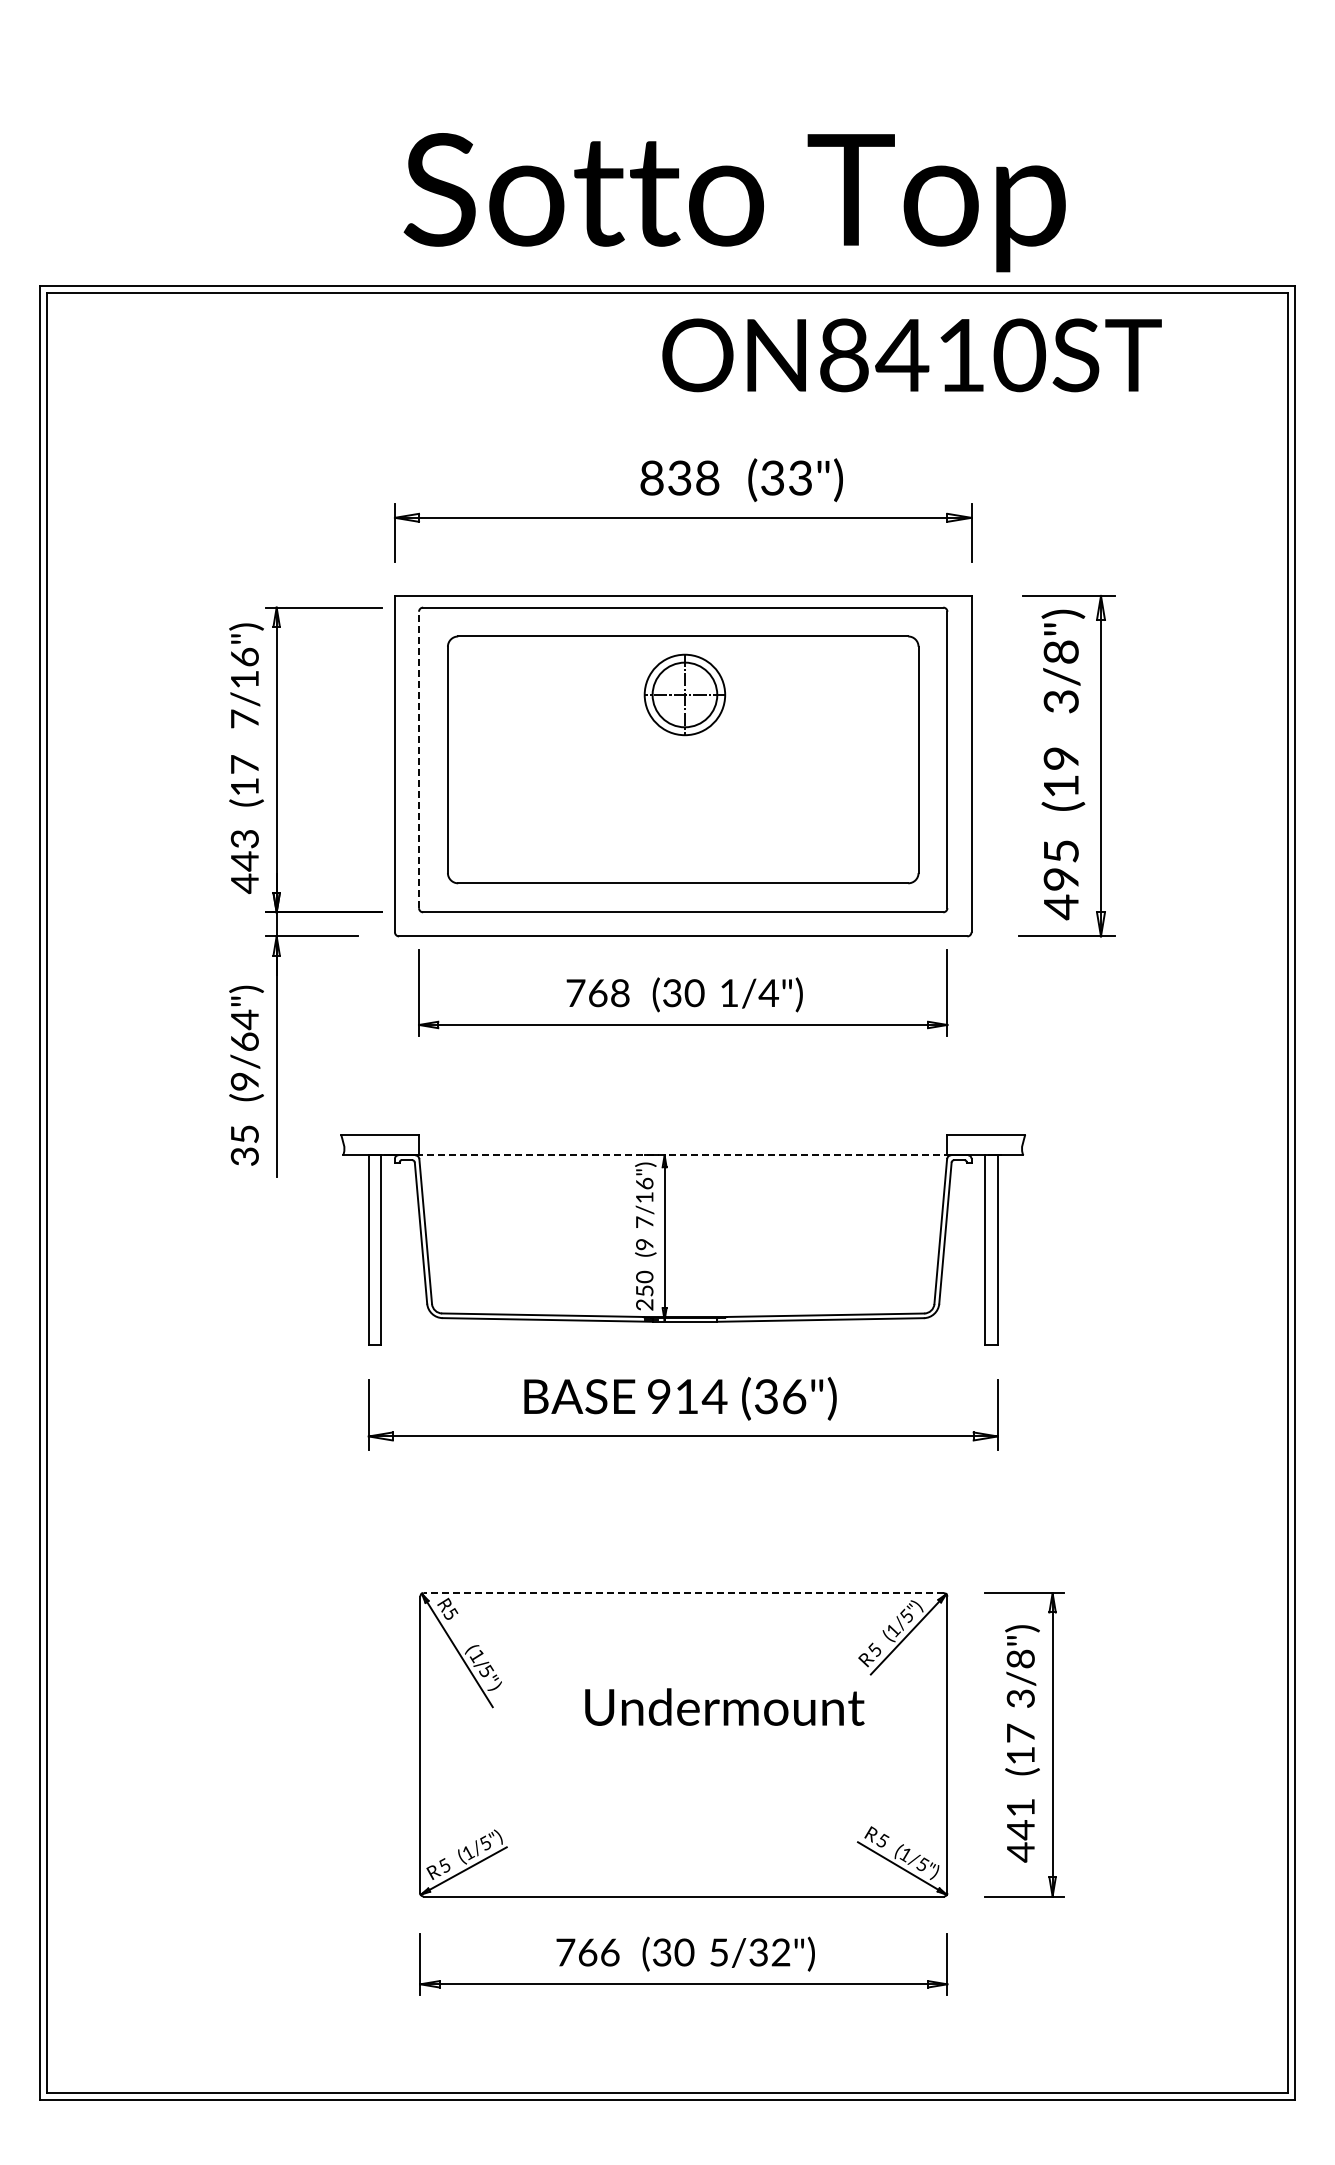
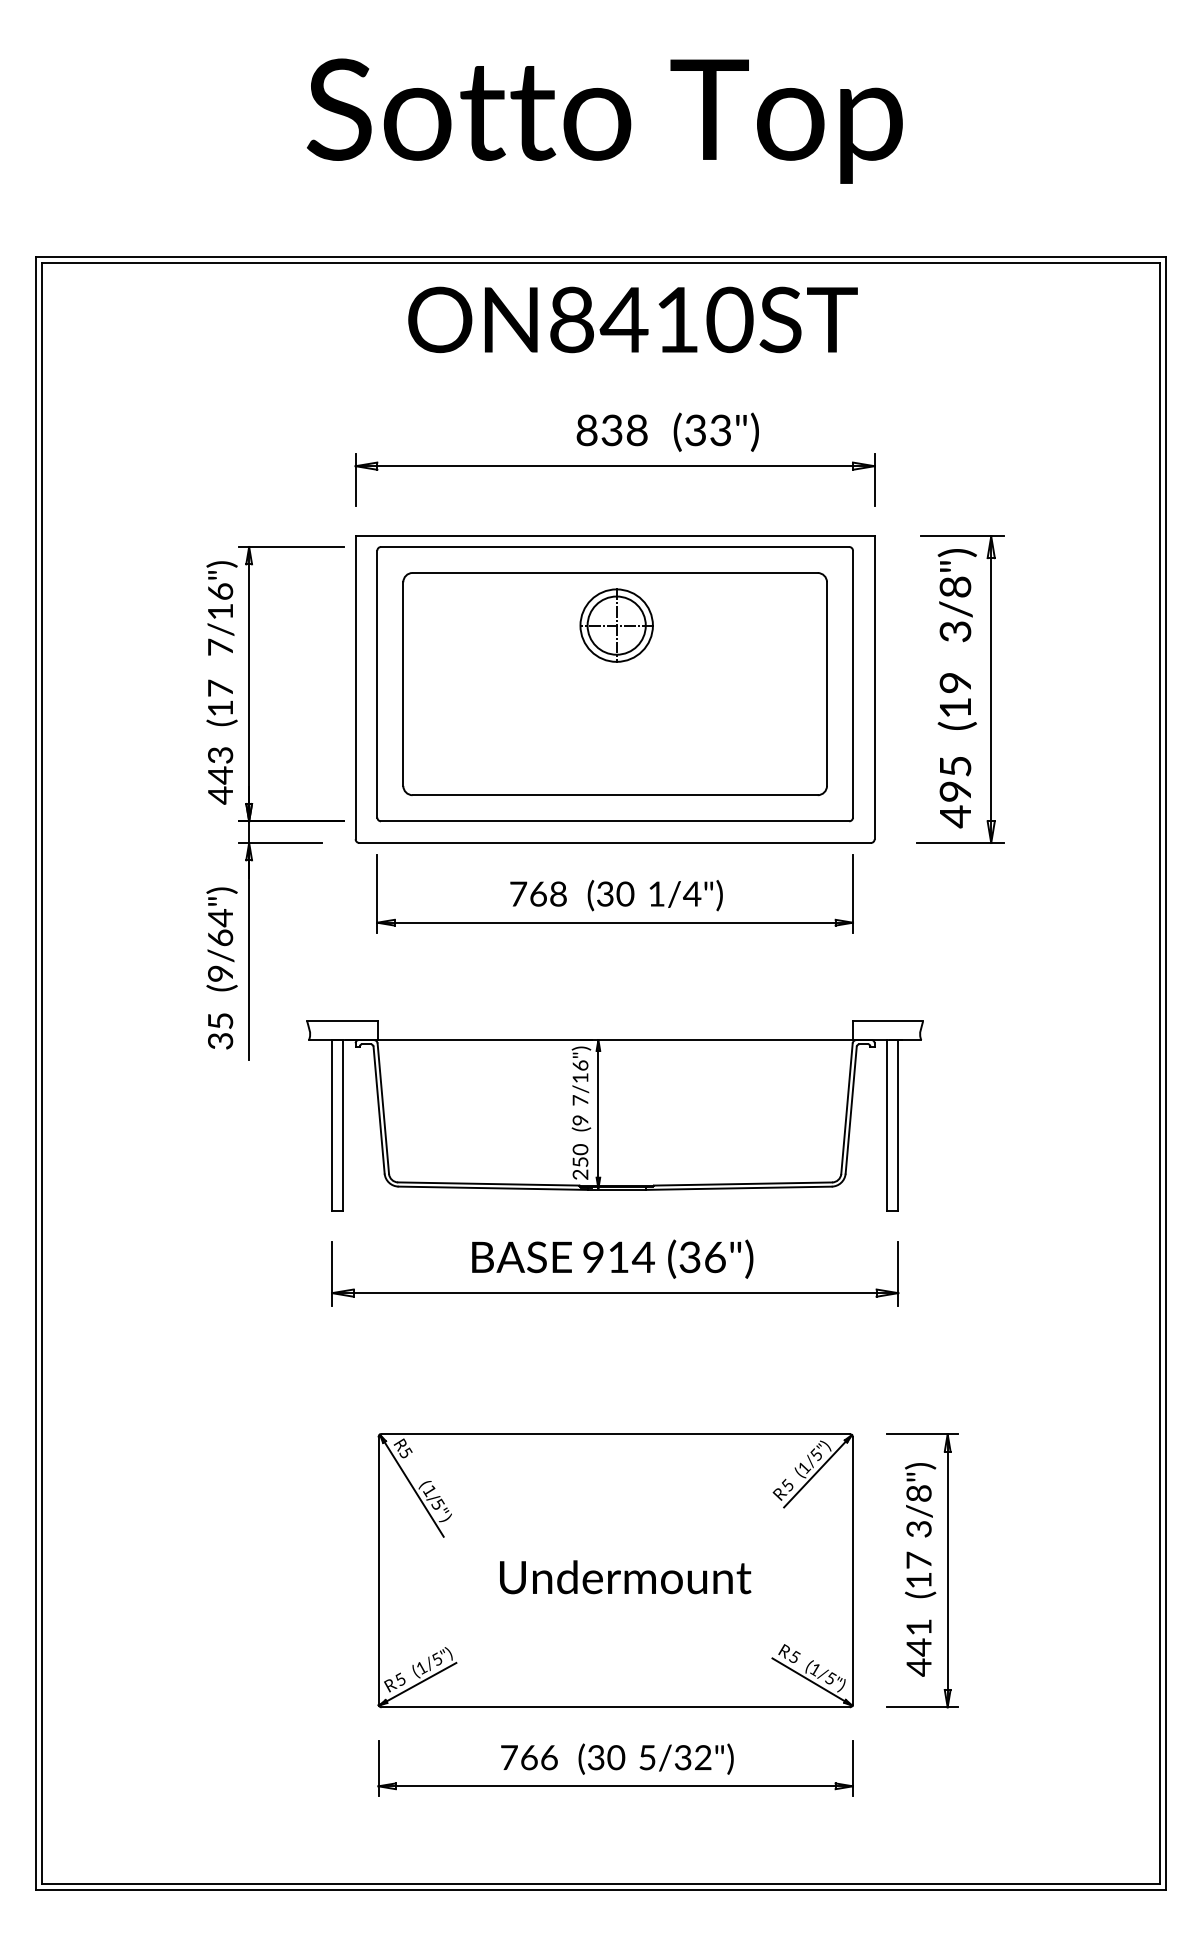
text: (734, 202) -> (604, 121), moved
text: (911, 355) -> (632, 320), moved
line: (419, 759) -> (377, 683), dashed -> solid
line: (683, 1155) -> (615, 1040), dashed -> solid
line: (683, 1593) -> (615, 1434), dashed -> solid
text: (724, 1706) -> (625, 1576), moved

